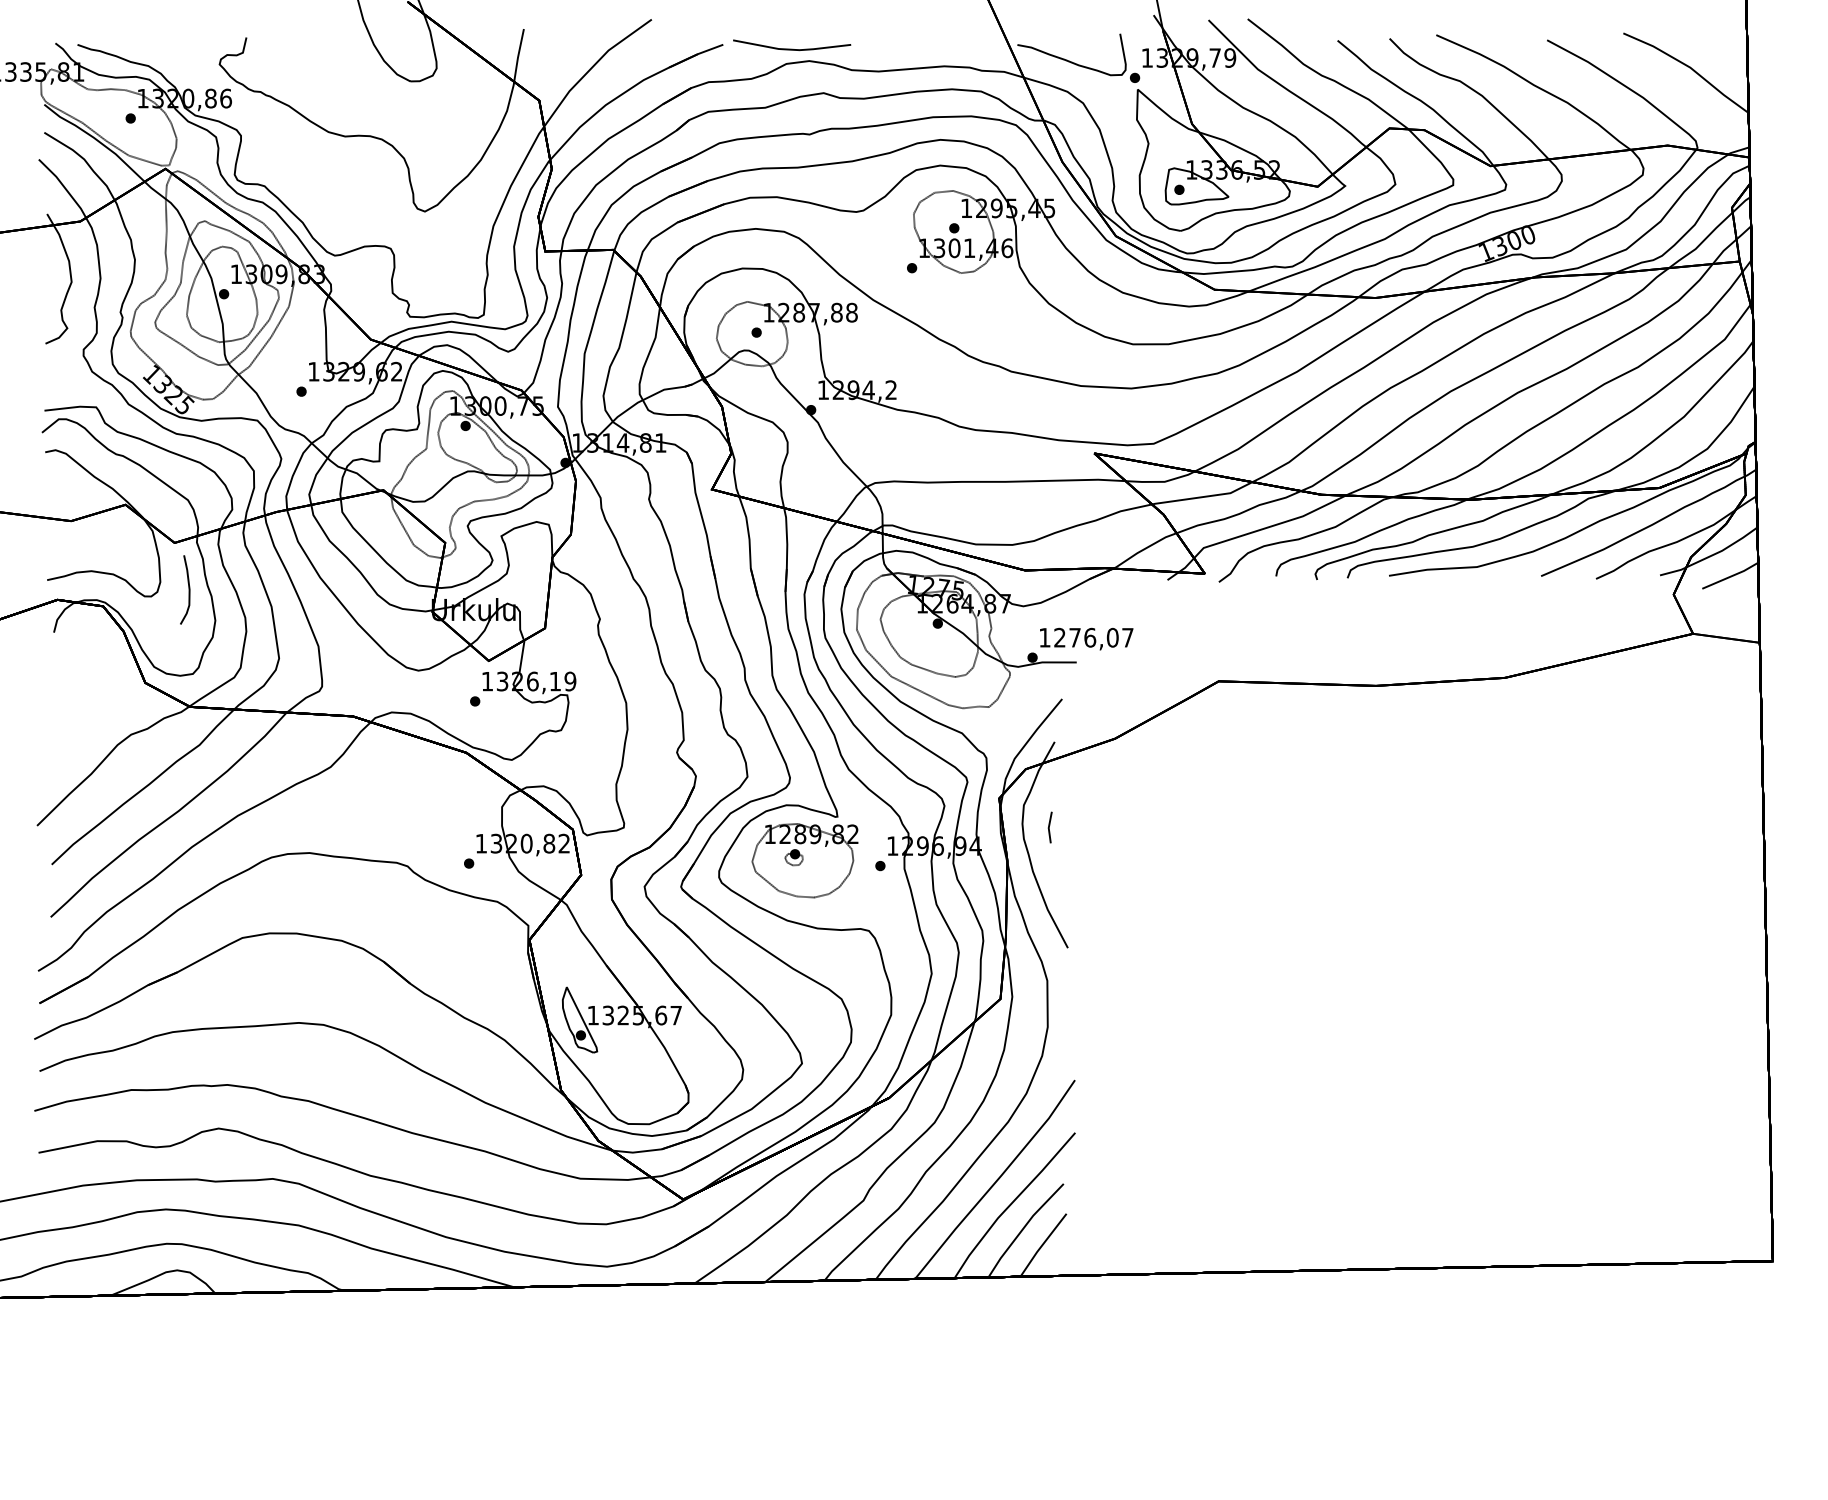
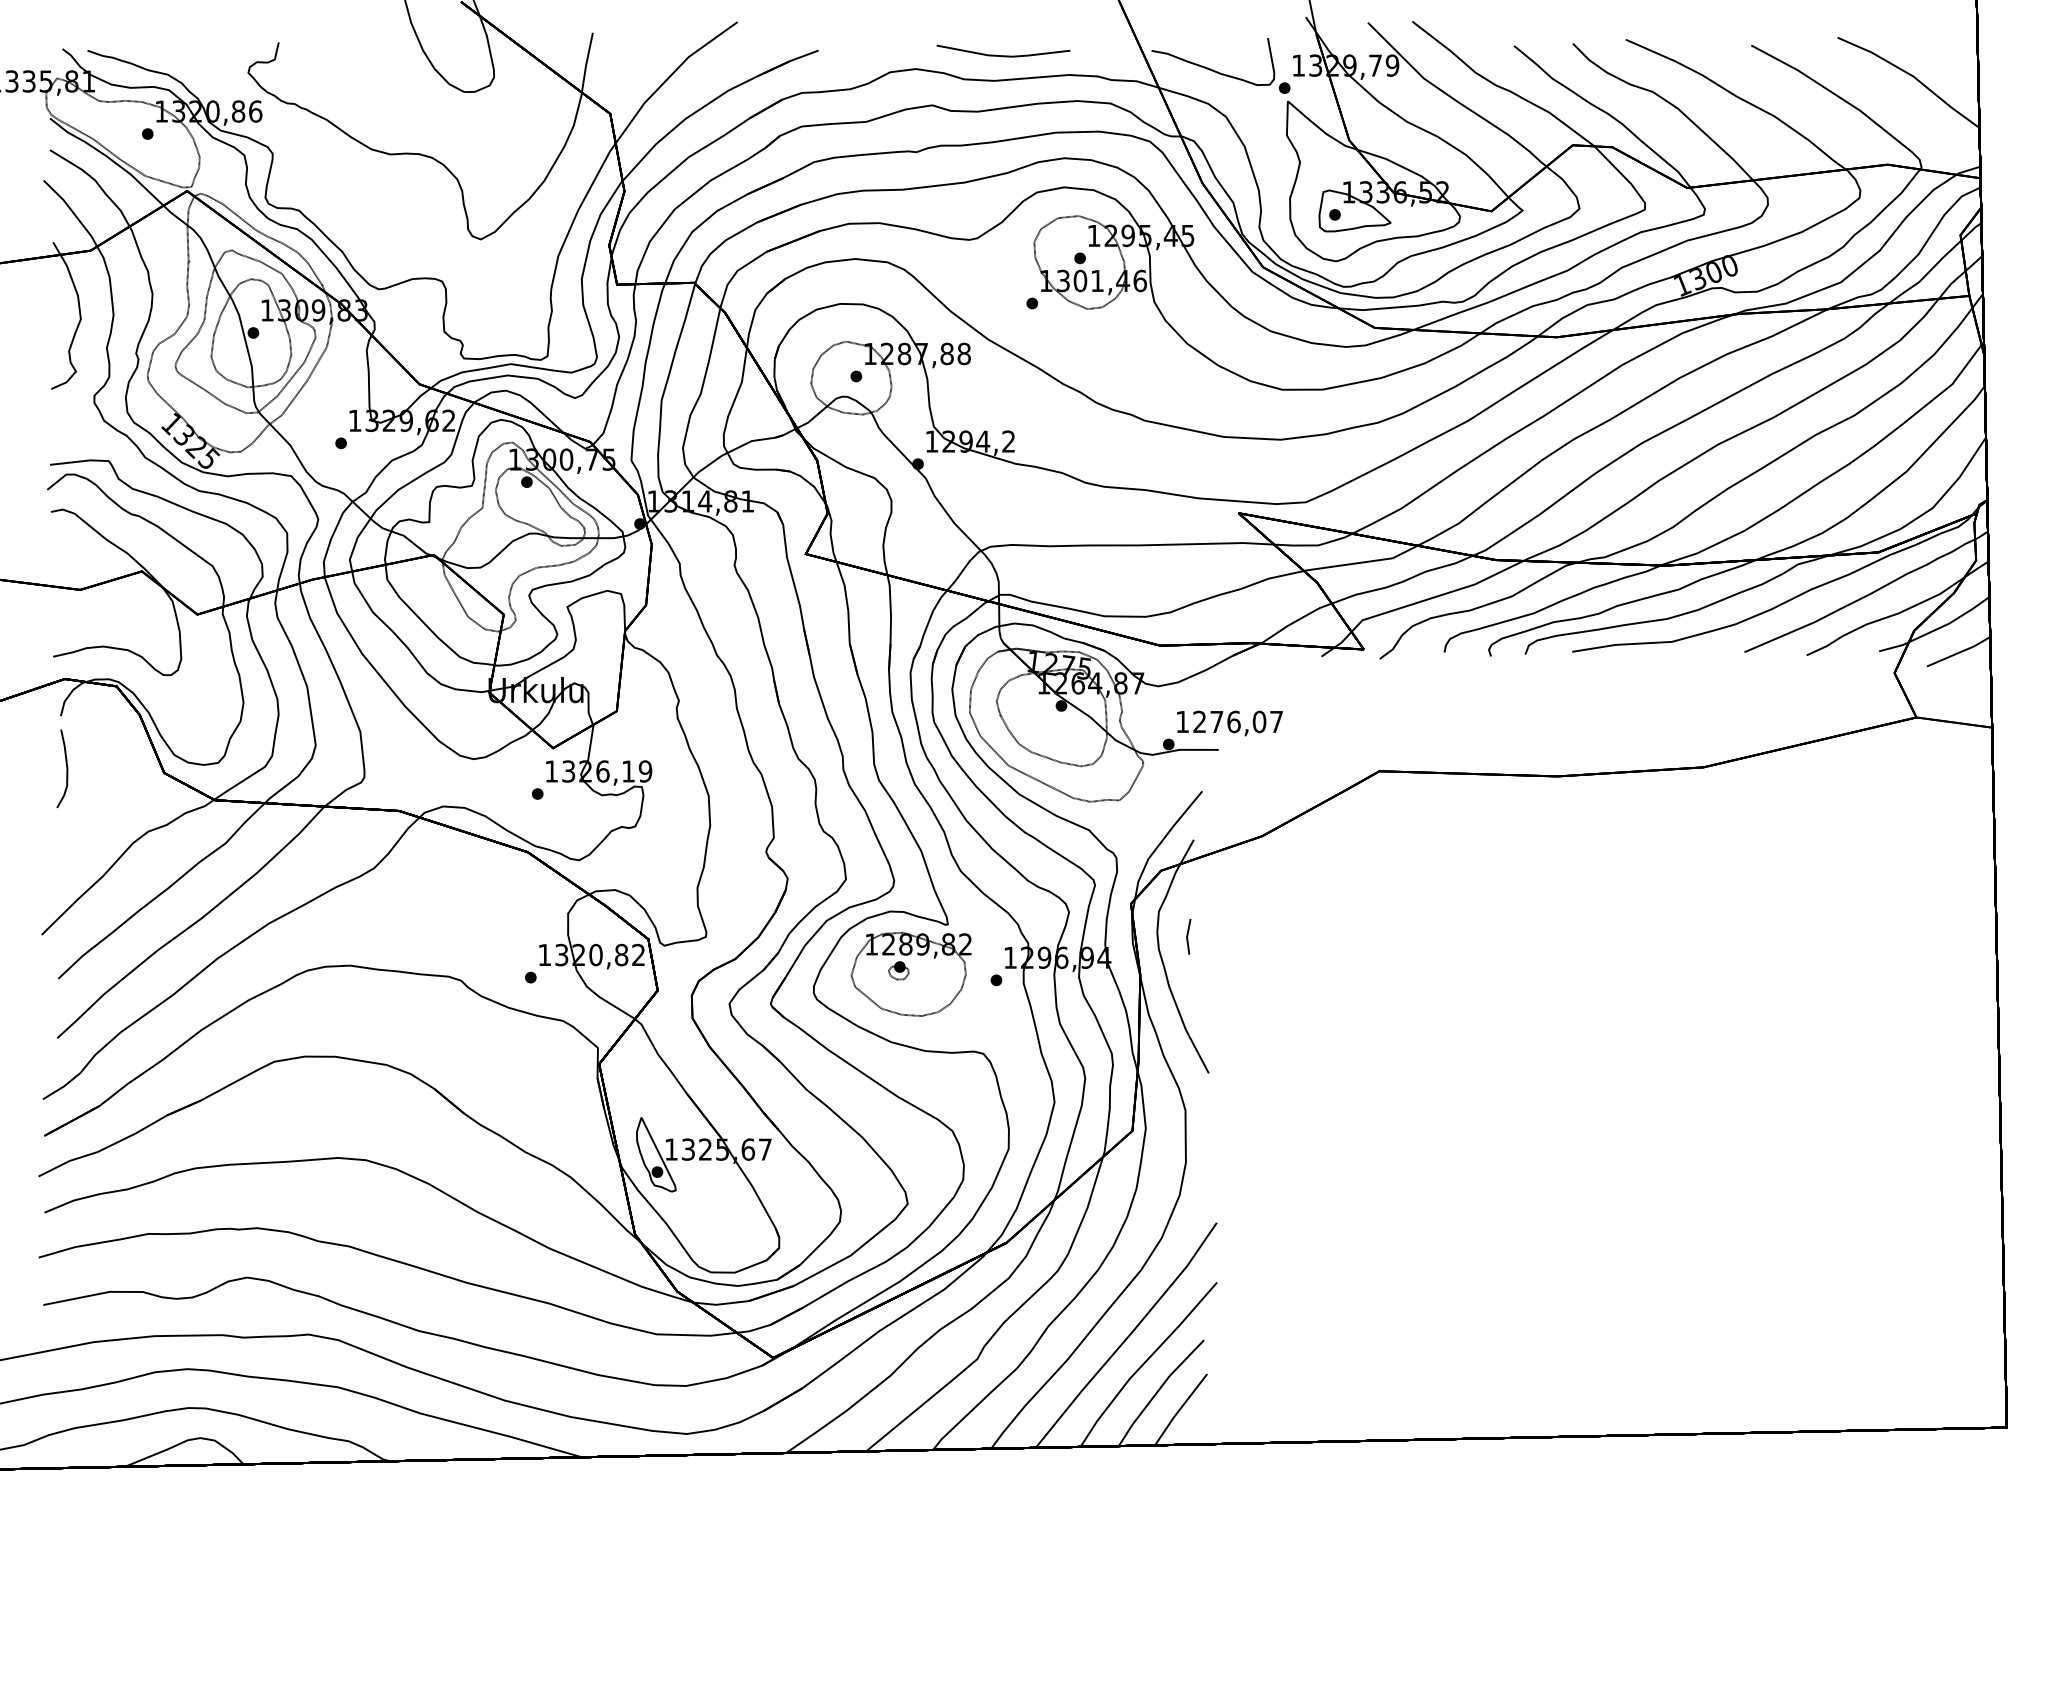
line: (792, 49) -> (1003, 55), moved
curve: (188, 589) -> (66, 768), moved

